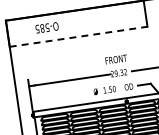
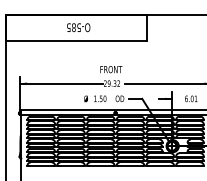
text: (46, 27) -> (78, 27), moved
line: (79, 36) -> (77, 41), dashed -> solid

